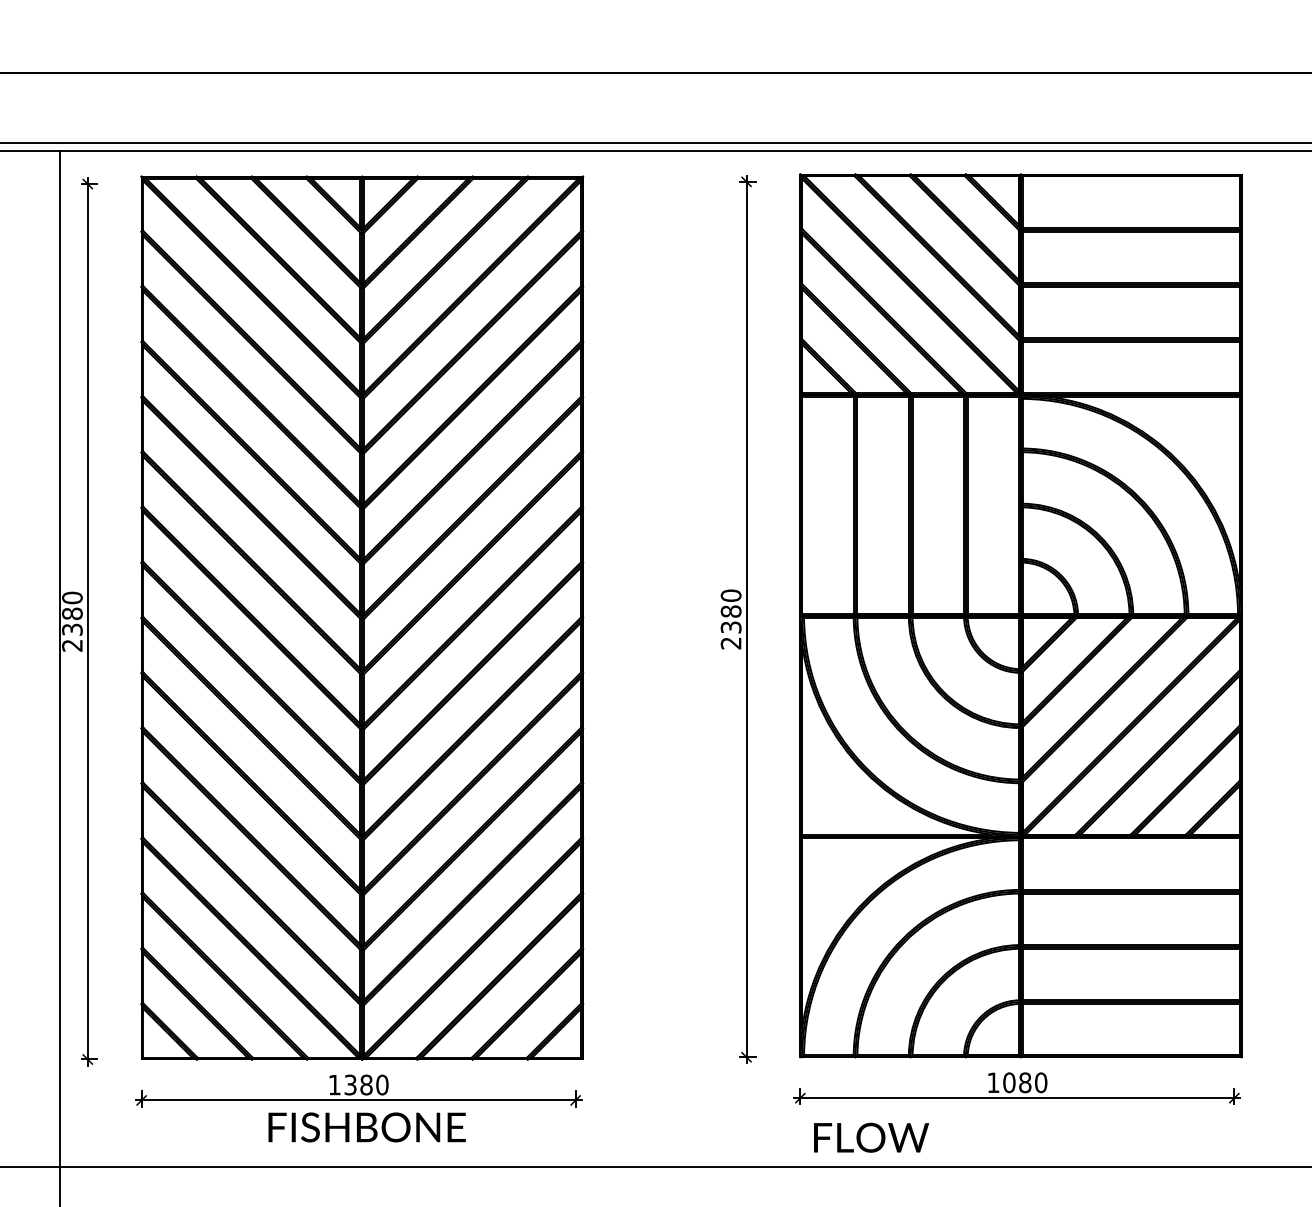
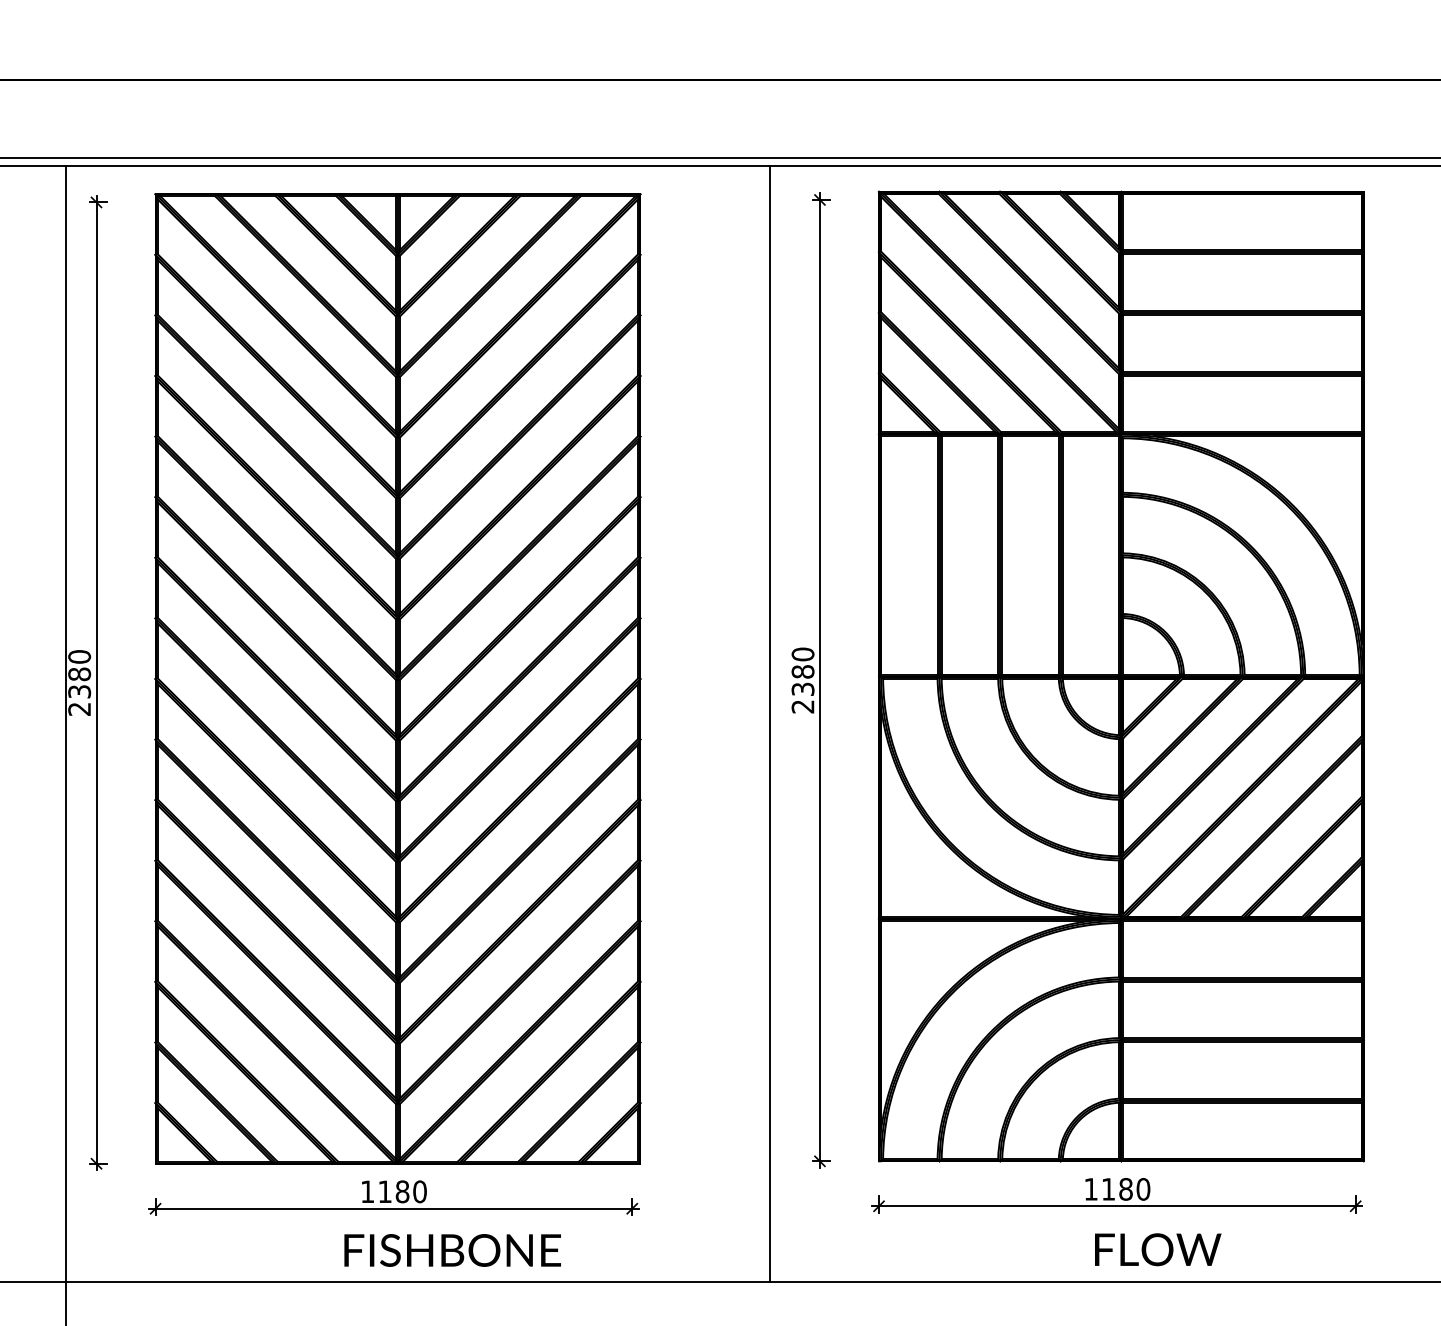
line: (701, 658) -> (770, 723), added
text: (1009, 1082) -> (1108, 1189), 1080 -> 1180
text: (350, 1084) -> (384, 1191), 1380 -> 1180
text: (366, 1127) -> (451, 1250), moved
text: (871, 1137) -> (1158, 1249), moved

